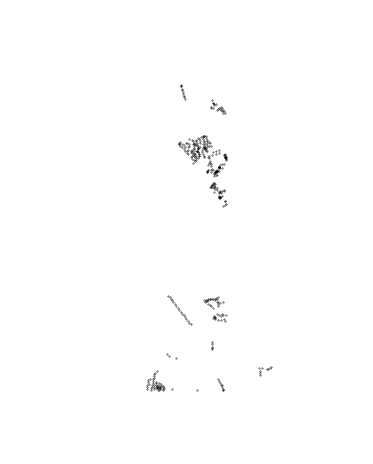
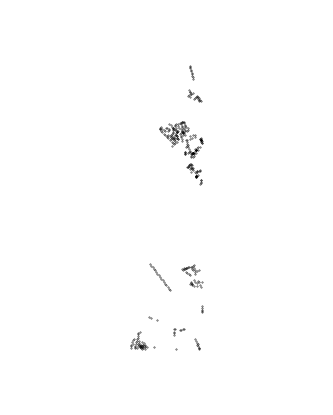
line: (183, 92) -> (192, 72), moved
part: (212, 345) -> (202, 308), moved
part: (265, 371) -> (179, 332), moved

